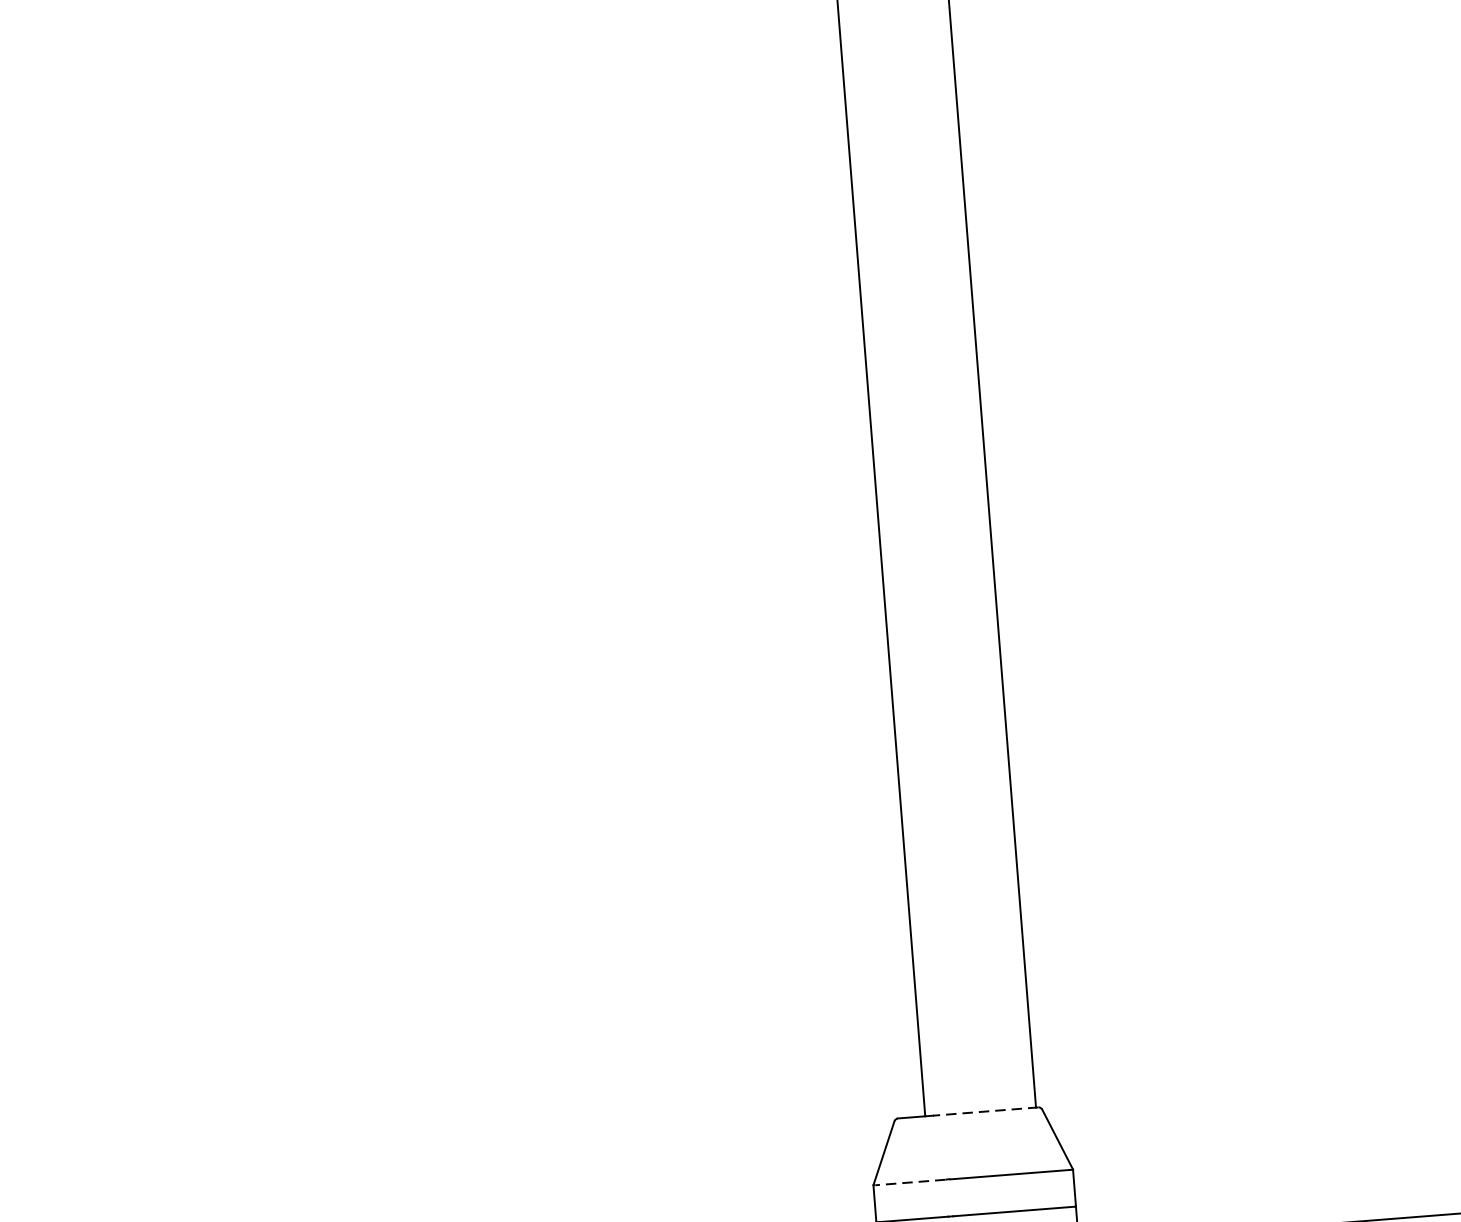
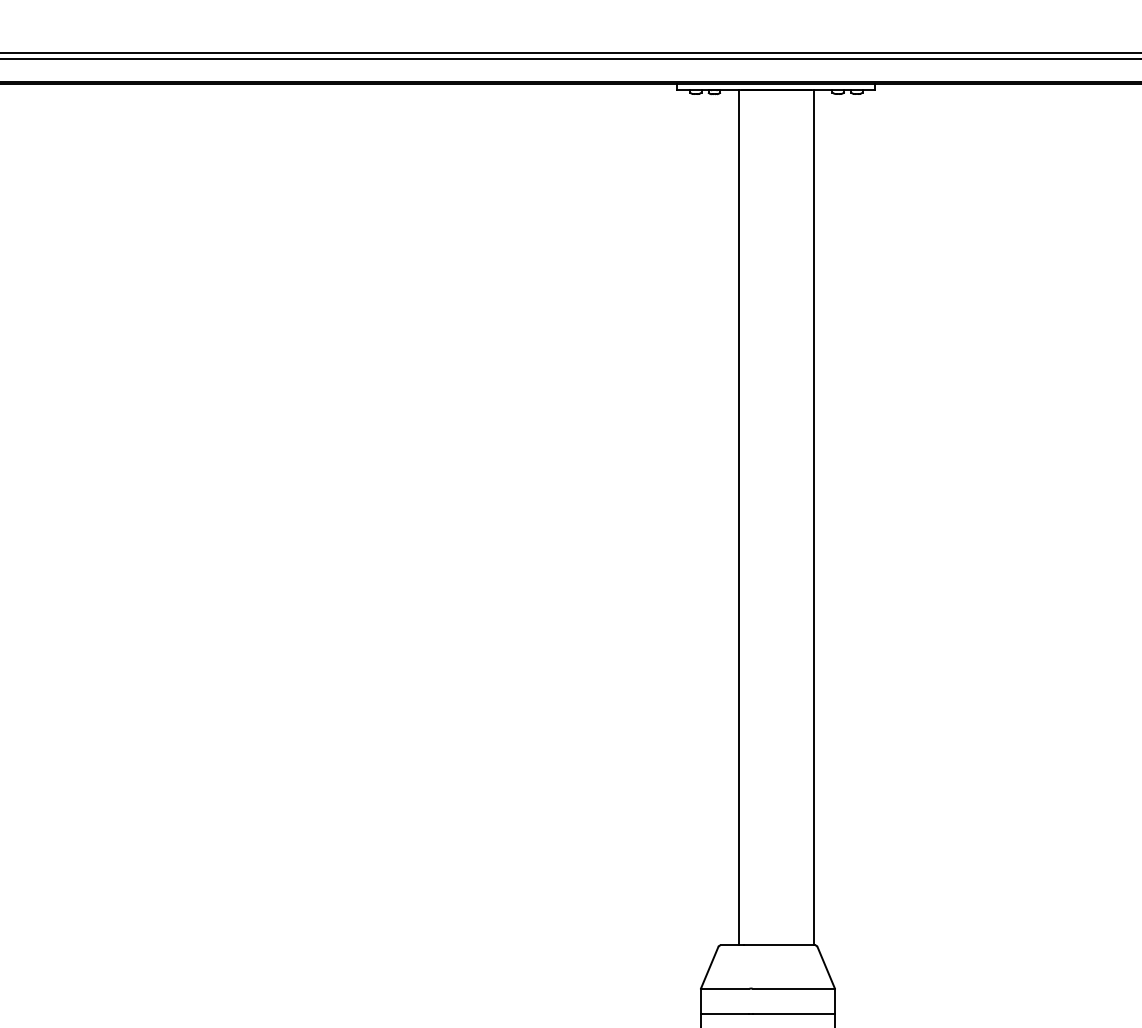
line: (985, 1111) -> (779, 945), dashed -> solid
line: (909, 1182) -> (725, 988), dashed -> solid

